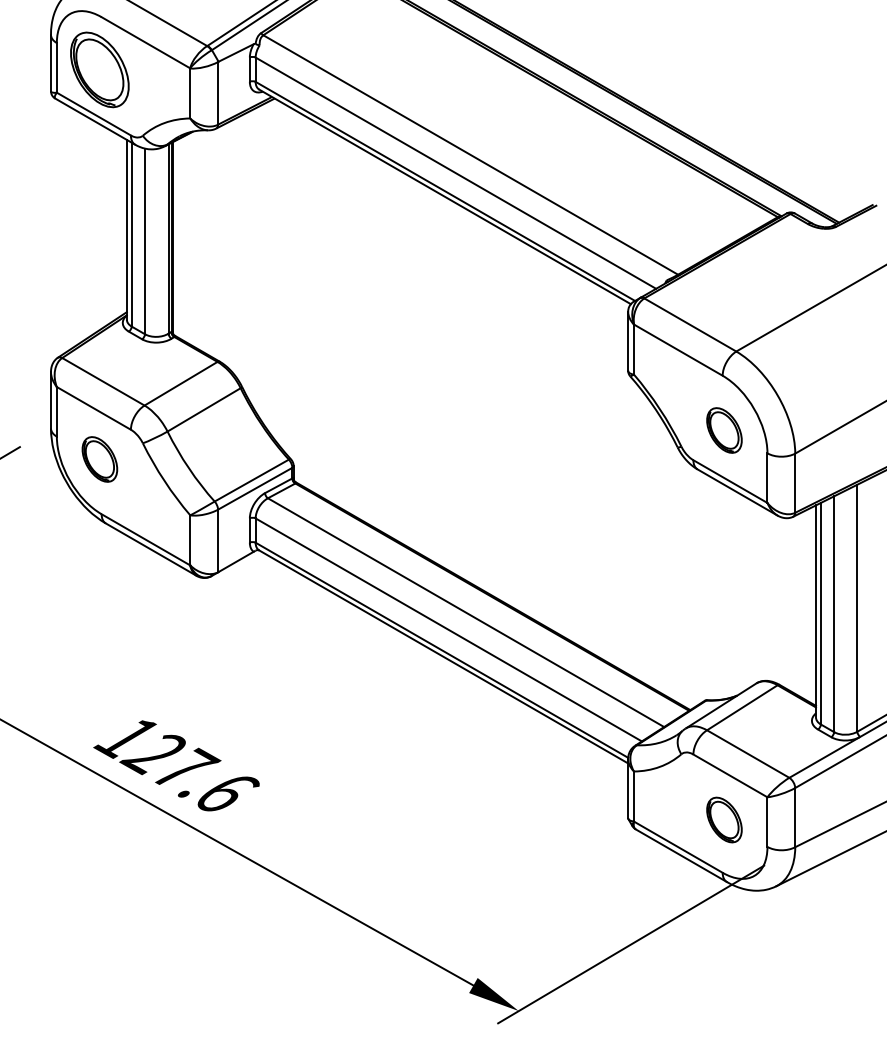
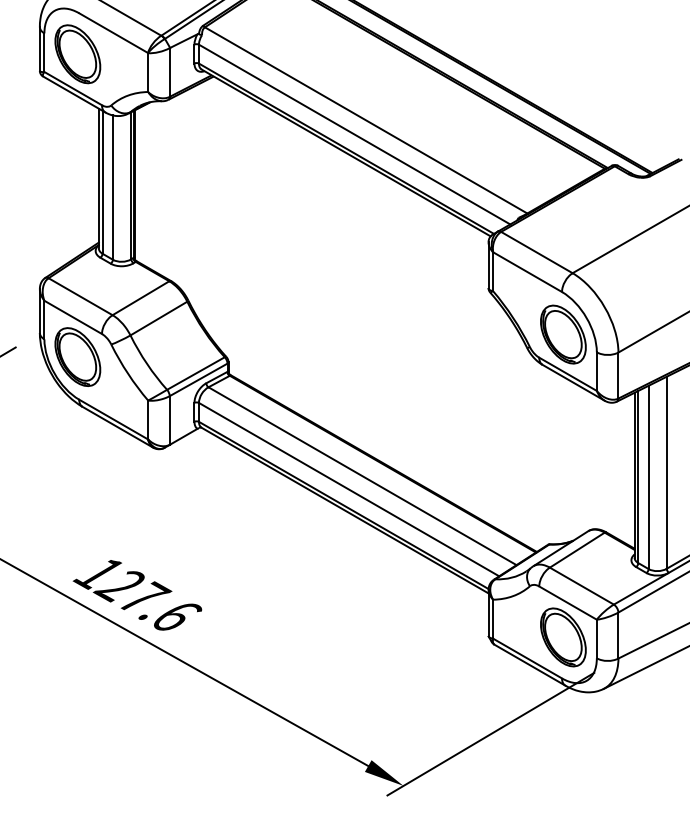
part: (724, 430) -> (563, 334), size x1.67
part: (99, 459) -> (77, 357), size x1.67
part: (724, 819) -> (563, 637), size x1.67

